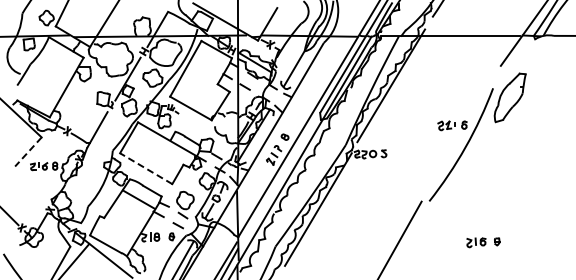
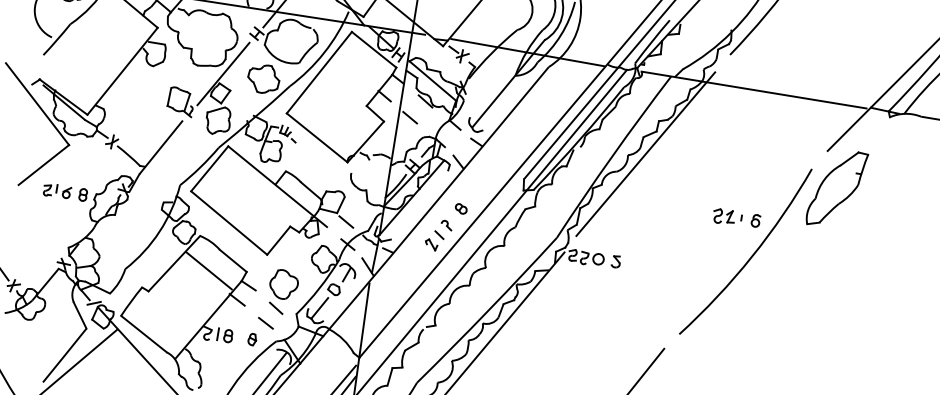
part: (477, 136) -> (774, 242), moved
line: (28, 151) -> (44, 164), dashed -> solid
line: (145, 168) -> (228, 222), dashed -> solid

